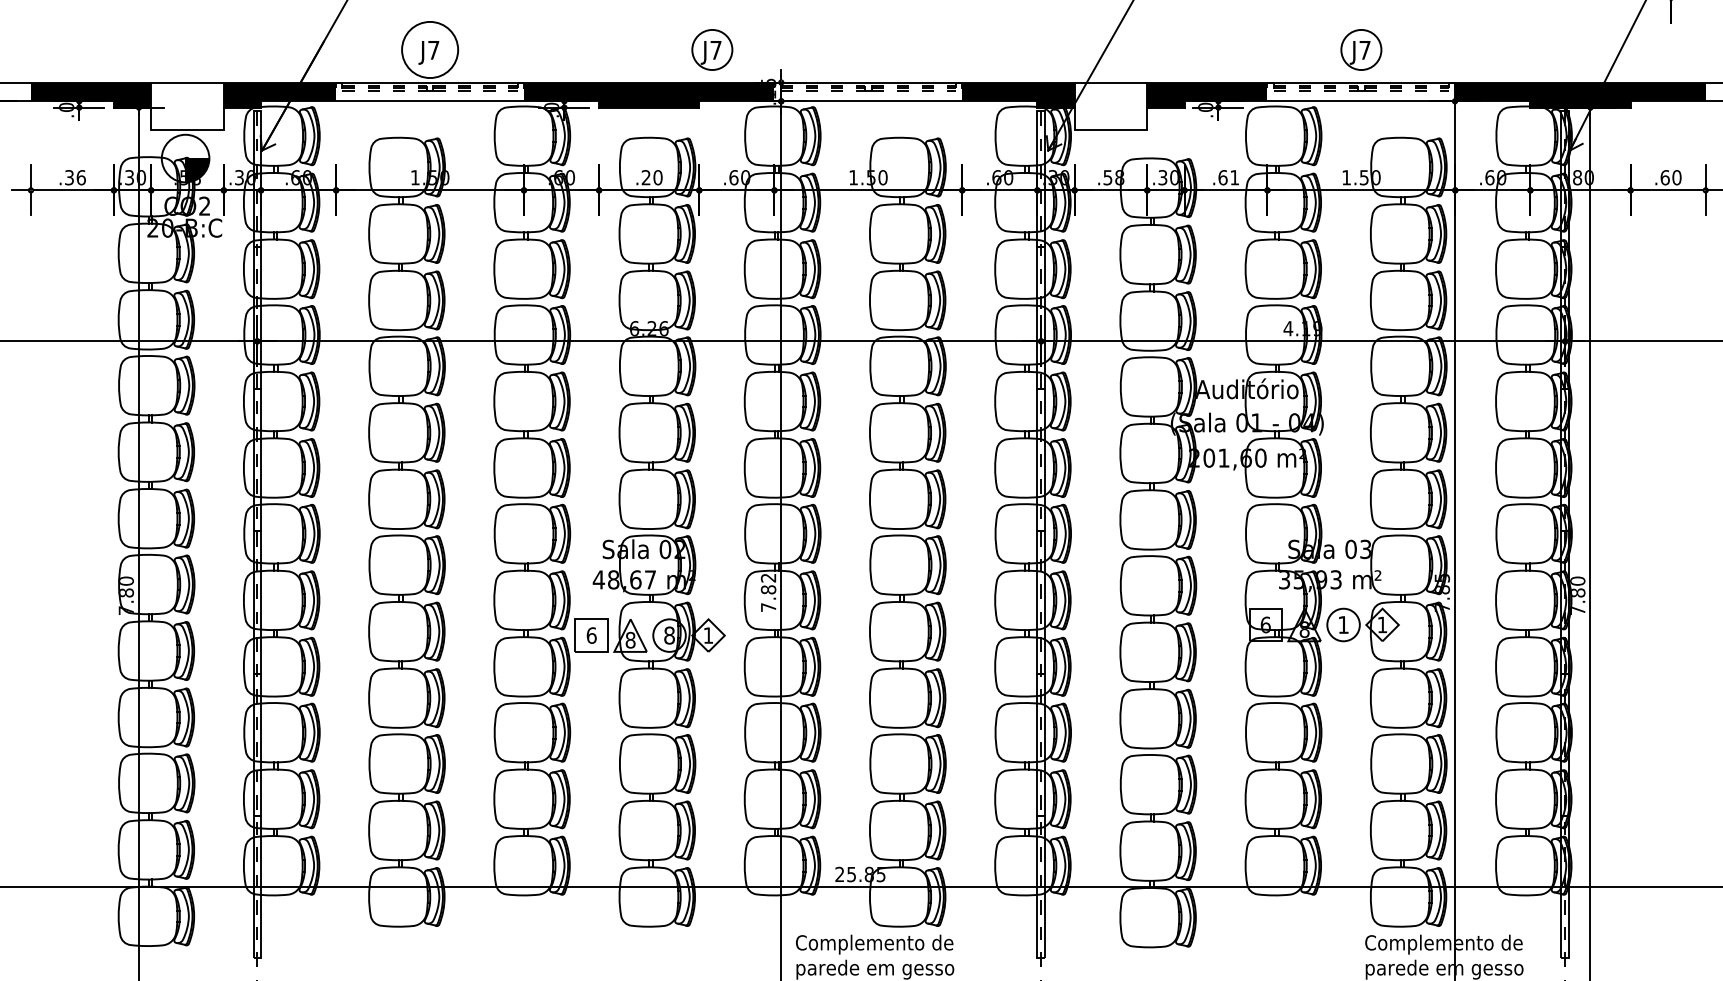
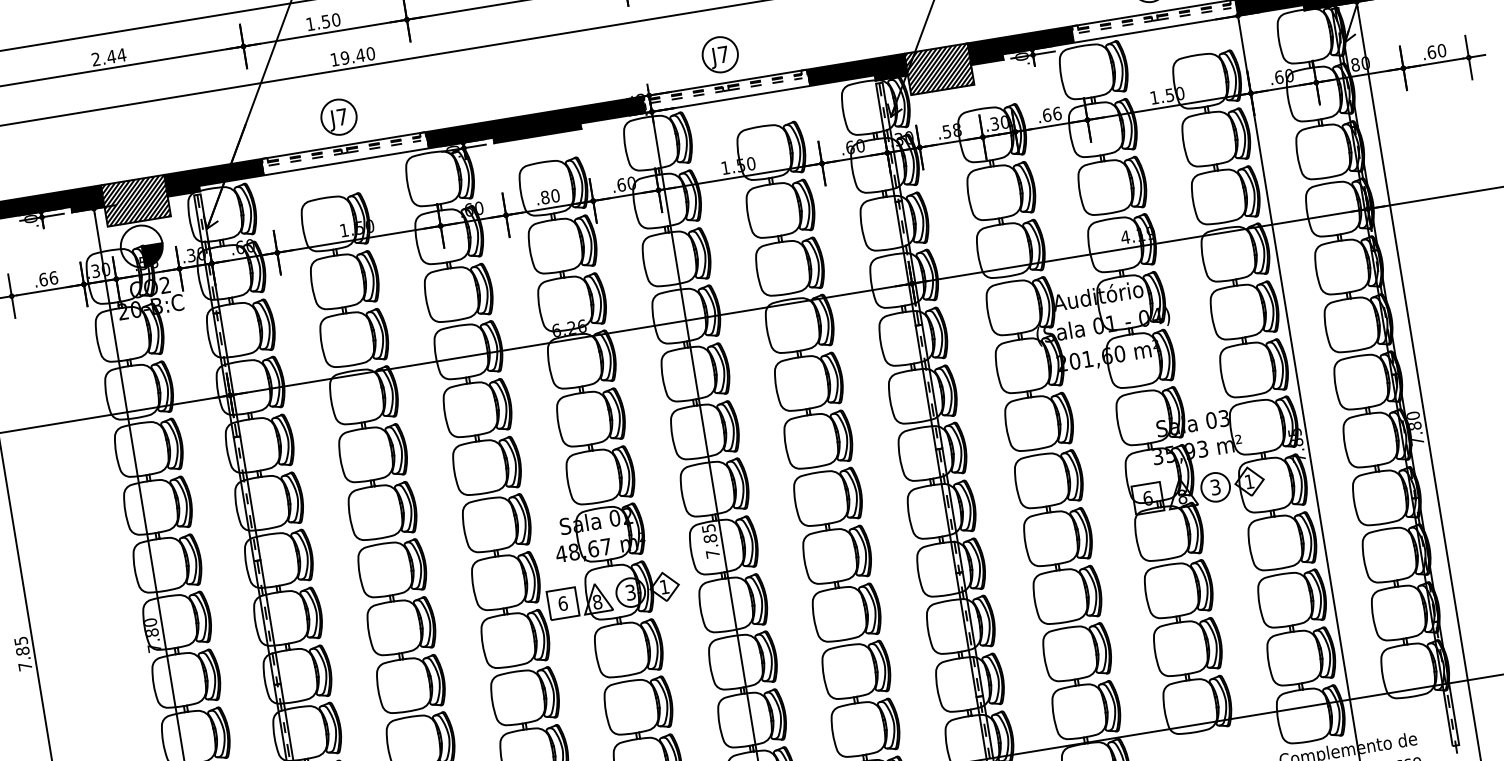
circle: (430, 49) -> (339, 116), size x0.71
part: (712, 49) -> (720, 54), moved
hatch: (187, 106) -> (135, 200), added
hatch: (1110, 106) -> (939, 69), added
text: (69, 177) -> (43, 279), .36 -> .66
text: (645, 177) -> (544, 197), .20 -> .80
text: (1234, 177) -> (1057, 113), .61 -> .66
text: (768, 577) -> (708, 527), 7.82 -> 7.85
text: (1343, 624) -> (1215, 486), 1 -> 3
text: (669, 635) -> (630, 592), 8 -> 3

